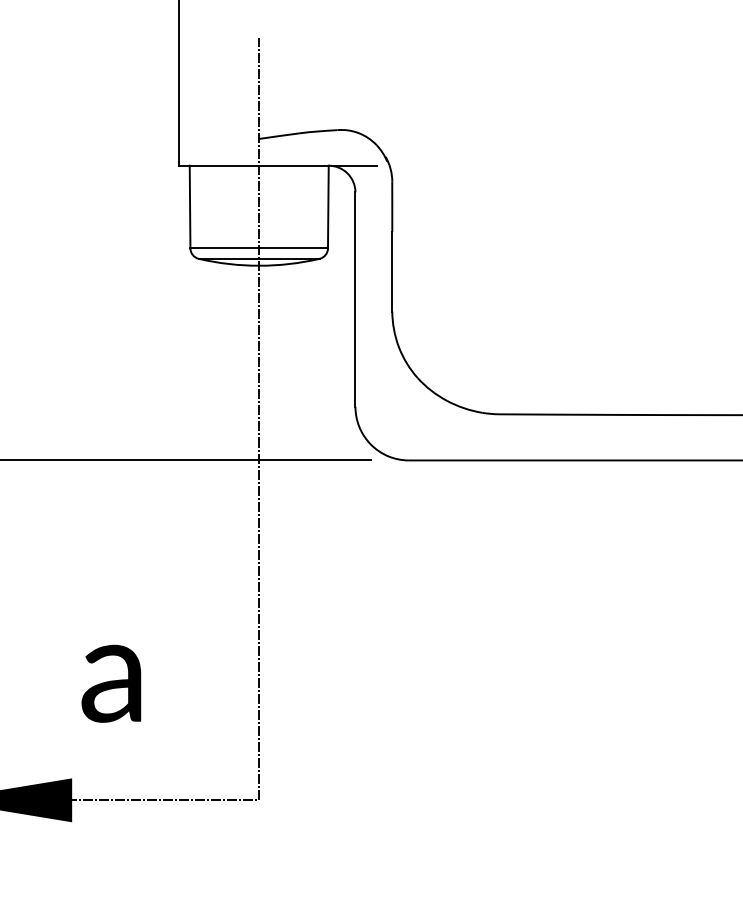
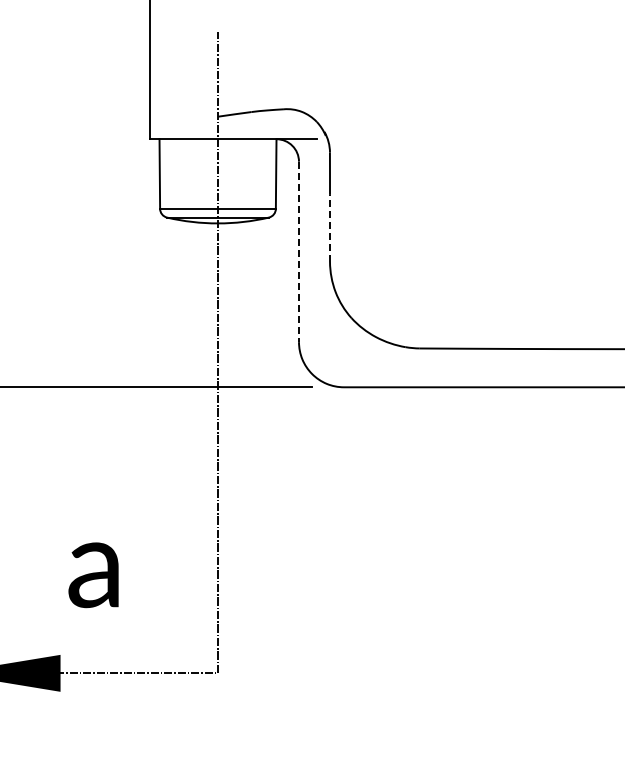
line: (392, 271) -> (330, 228), solid -> dashed
line: (356, 300) -> (299, 252), solid -> dashed

